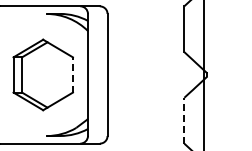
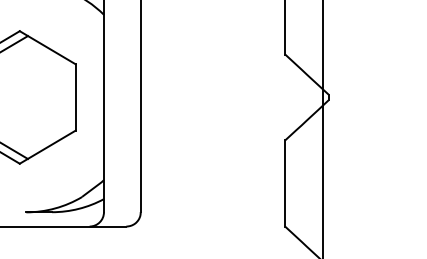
line: (72, 74) -> (74, 96), dashed -> solid
line: (184, 120) -> (285, 183), dashed -> solid

